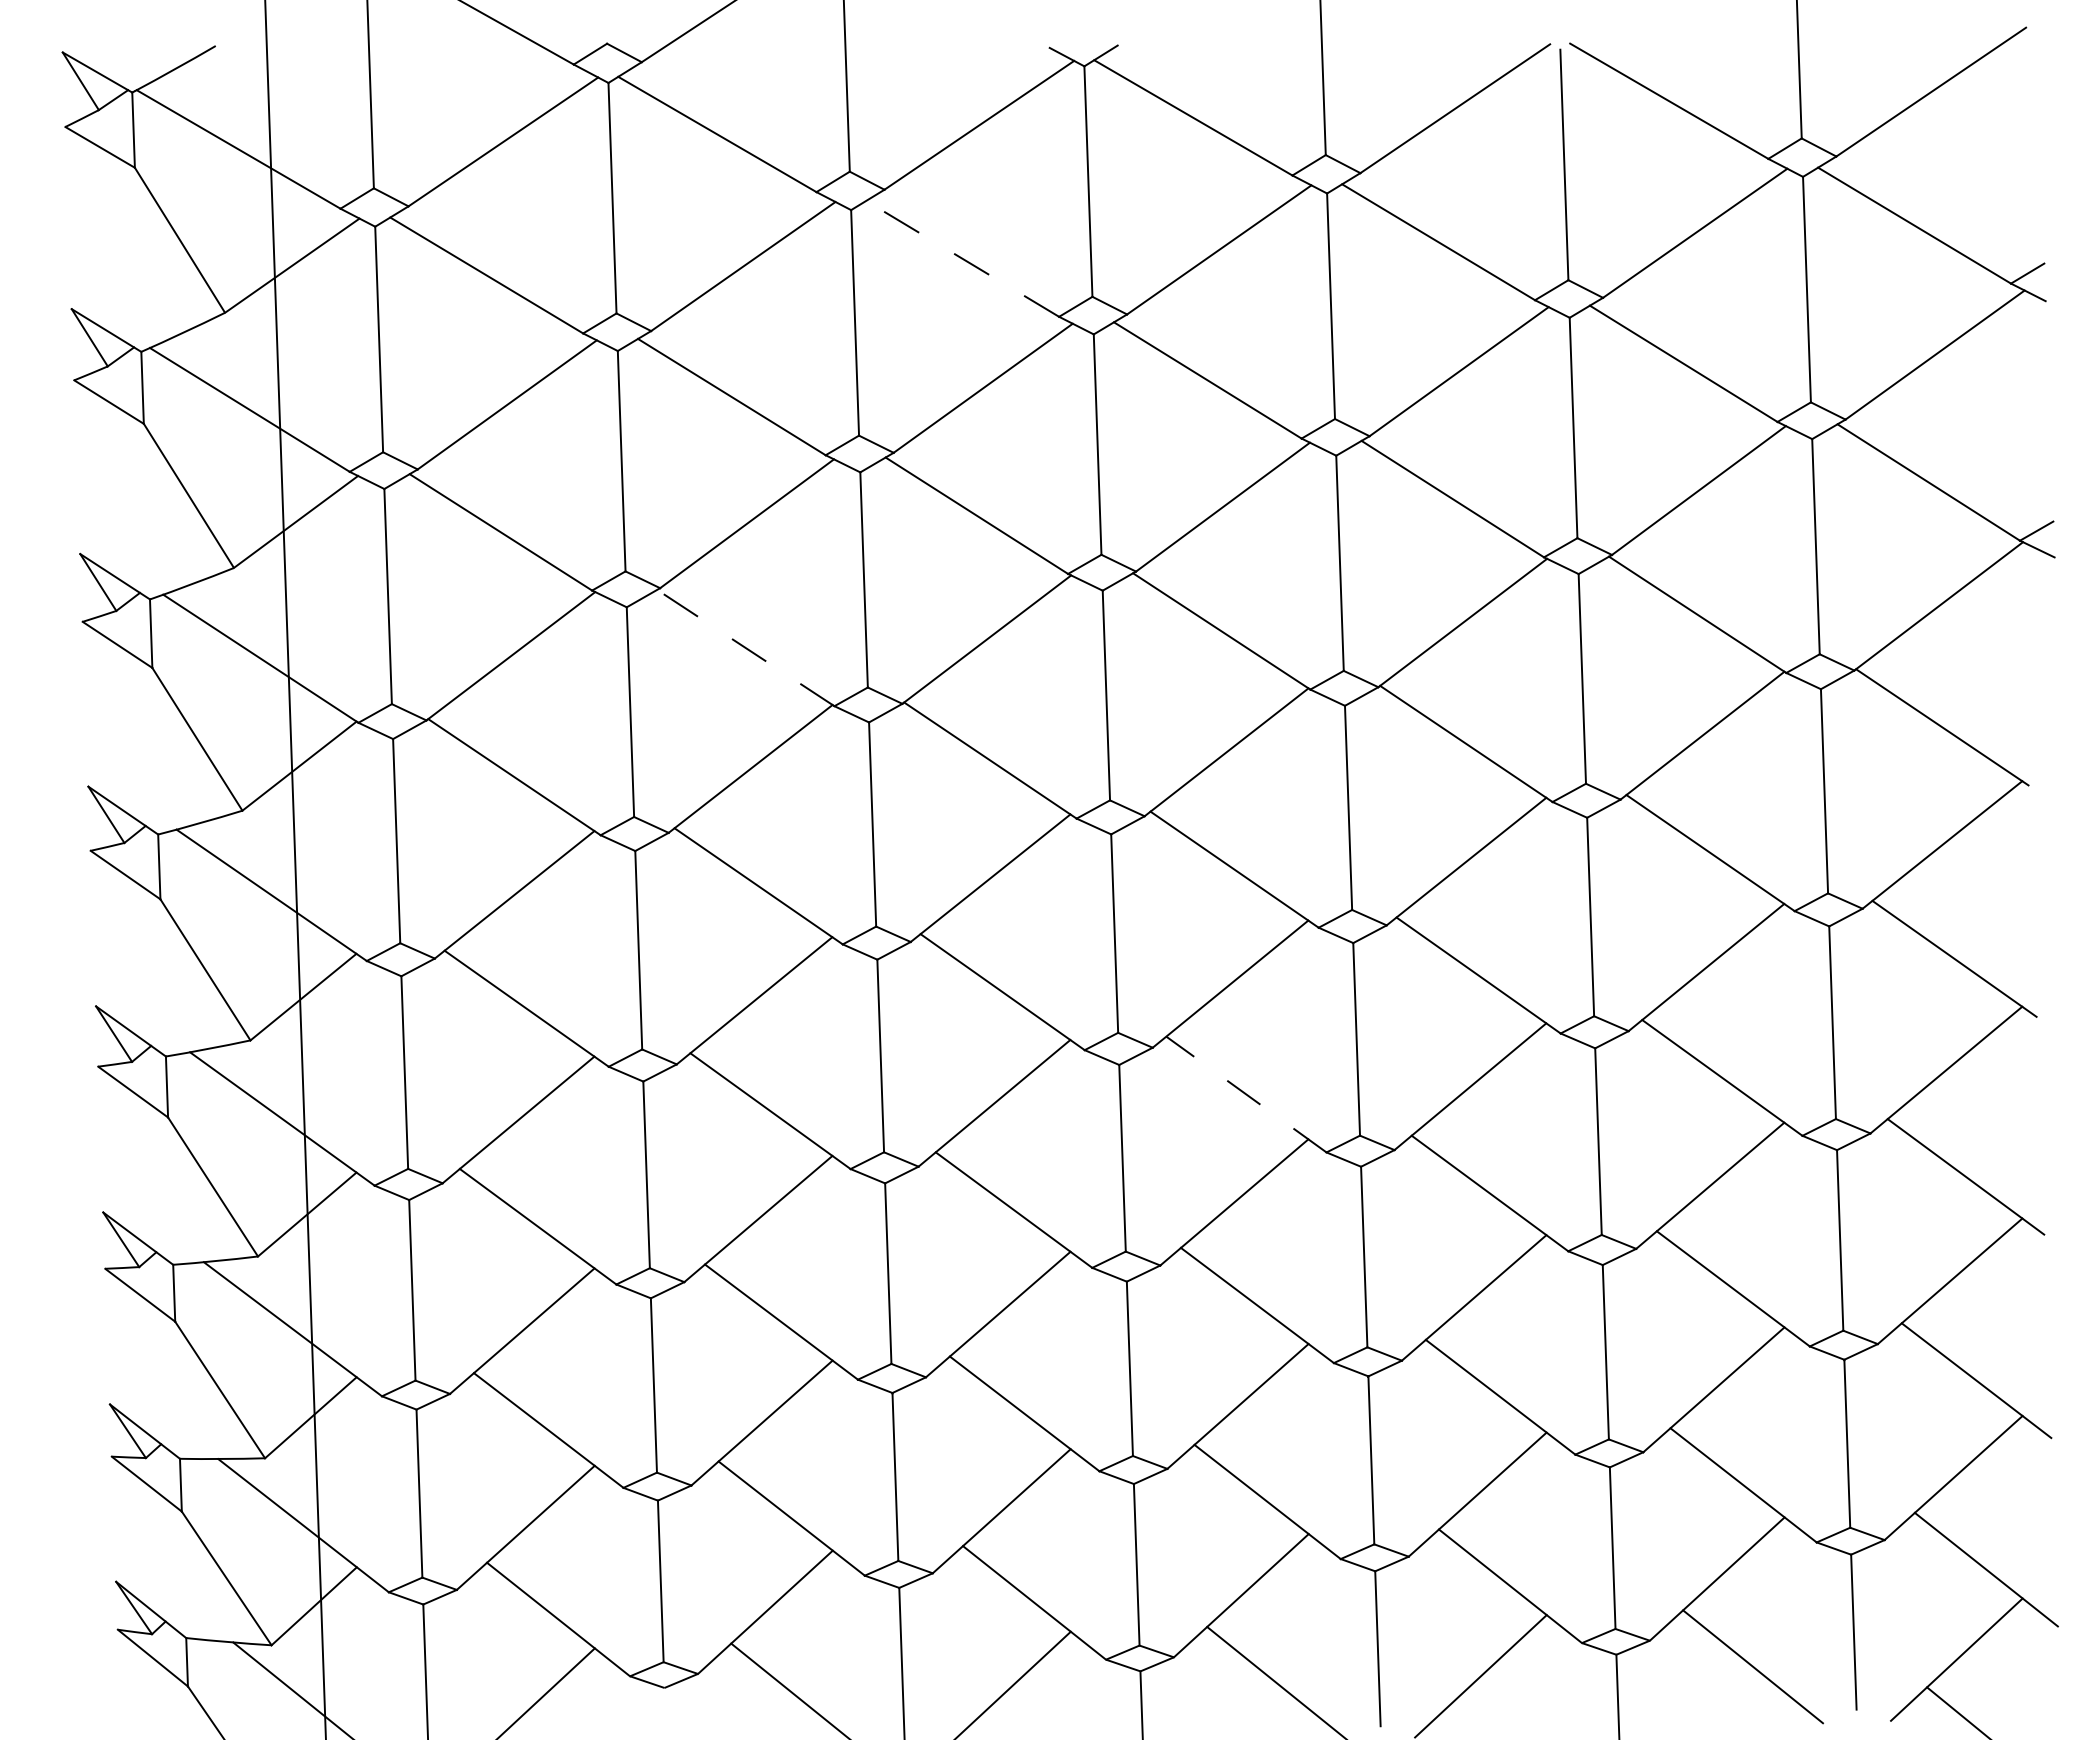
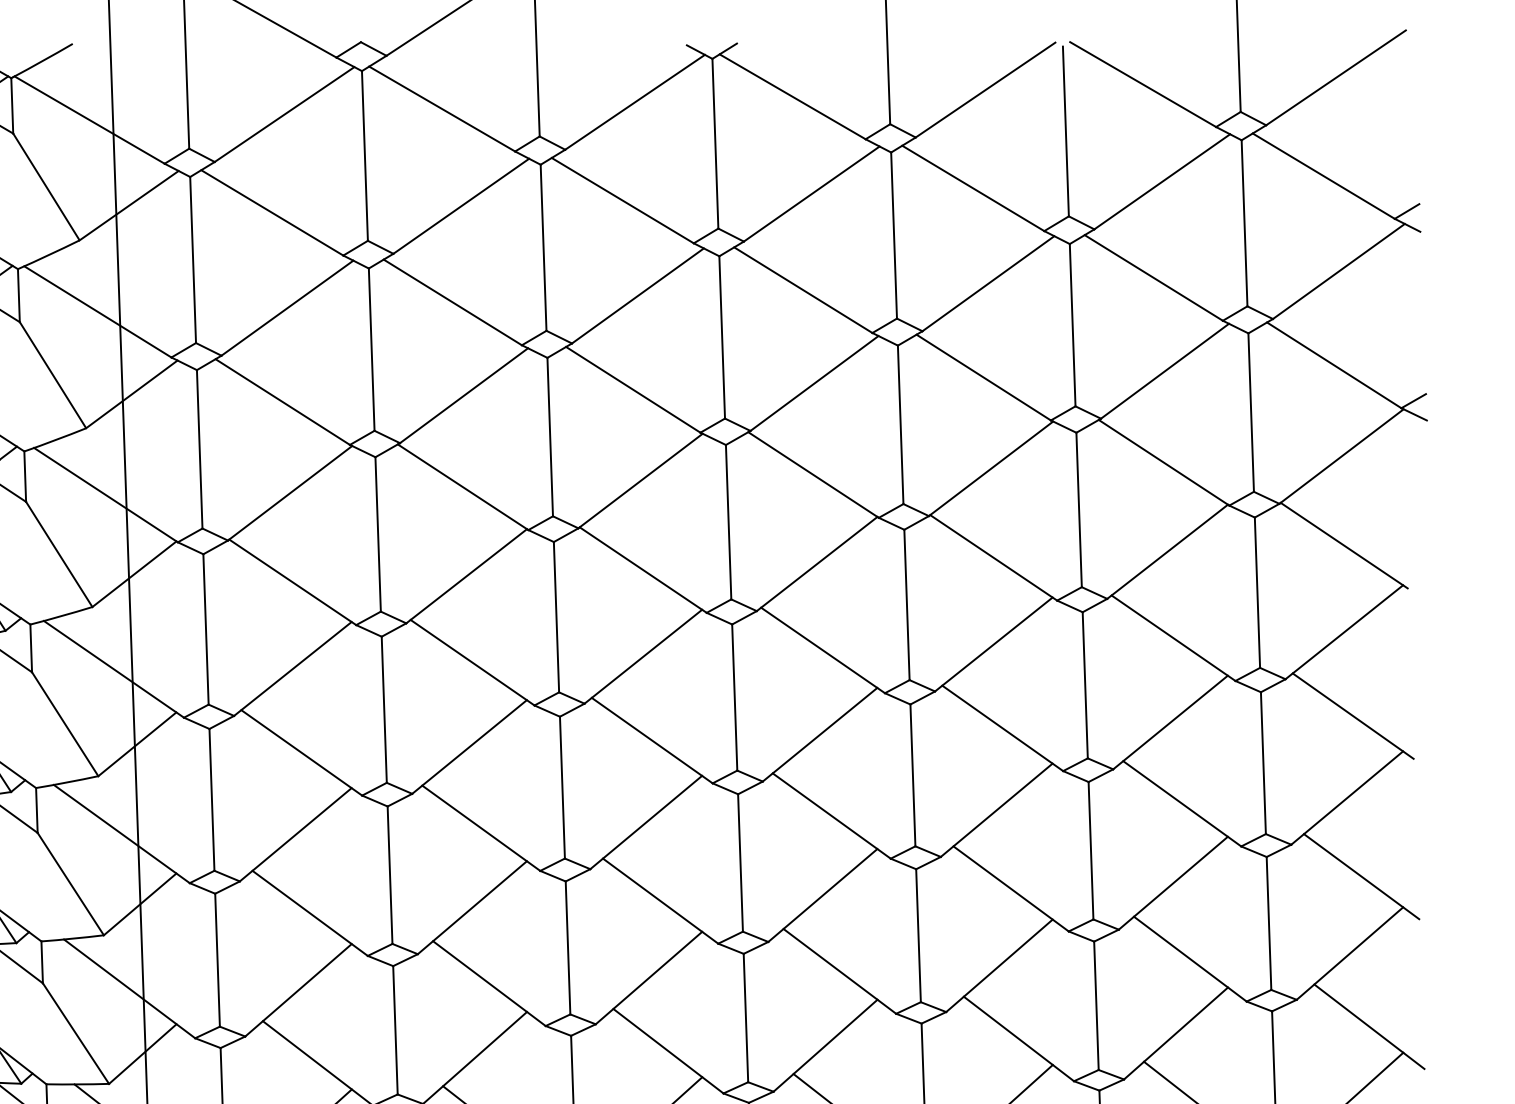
line: (962, 258) -> (622, 200), dashed -> solid
line: (745, 647) -> (462, 486), dashed -> solid
line: (1246, 1094) -> (831, 816), dashed -> solid

